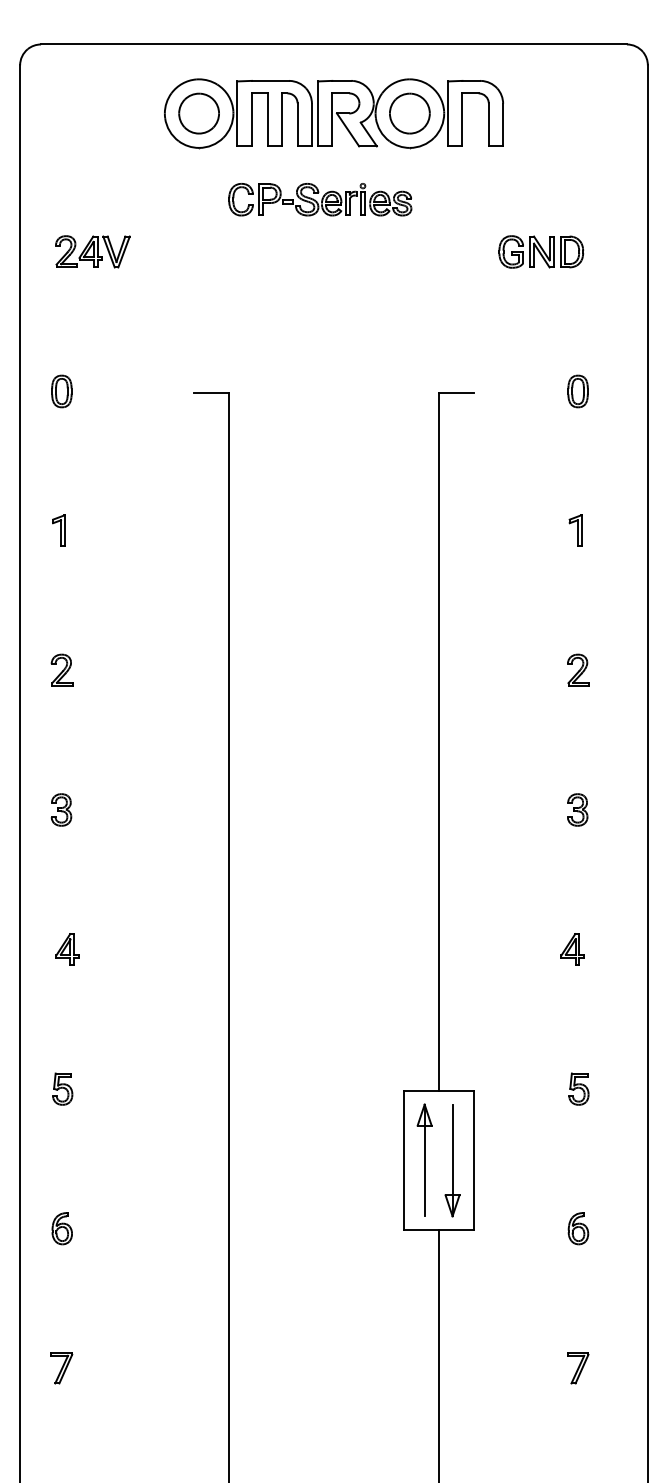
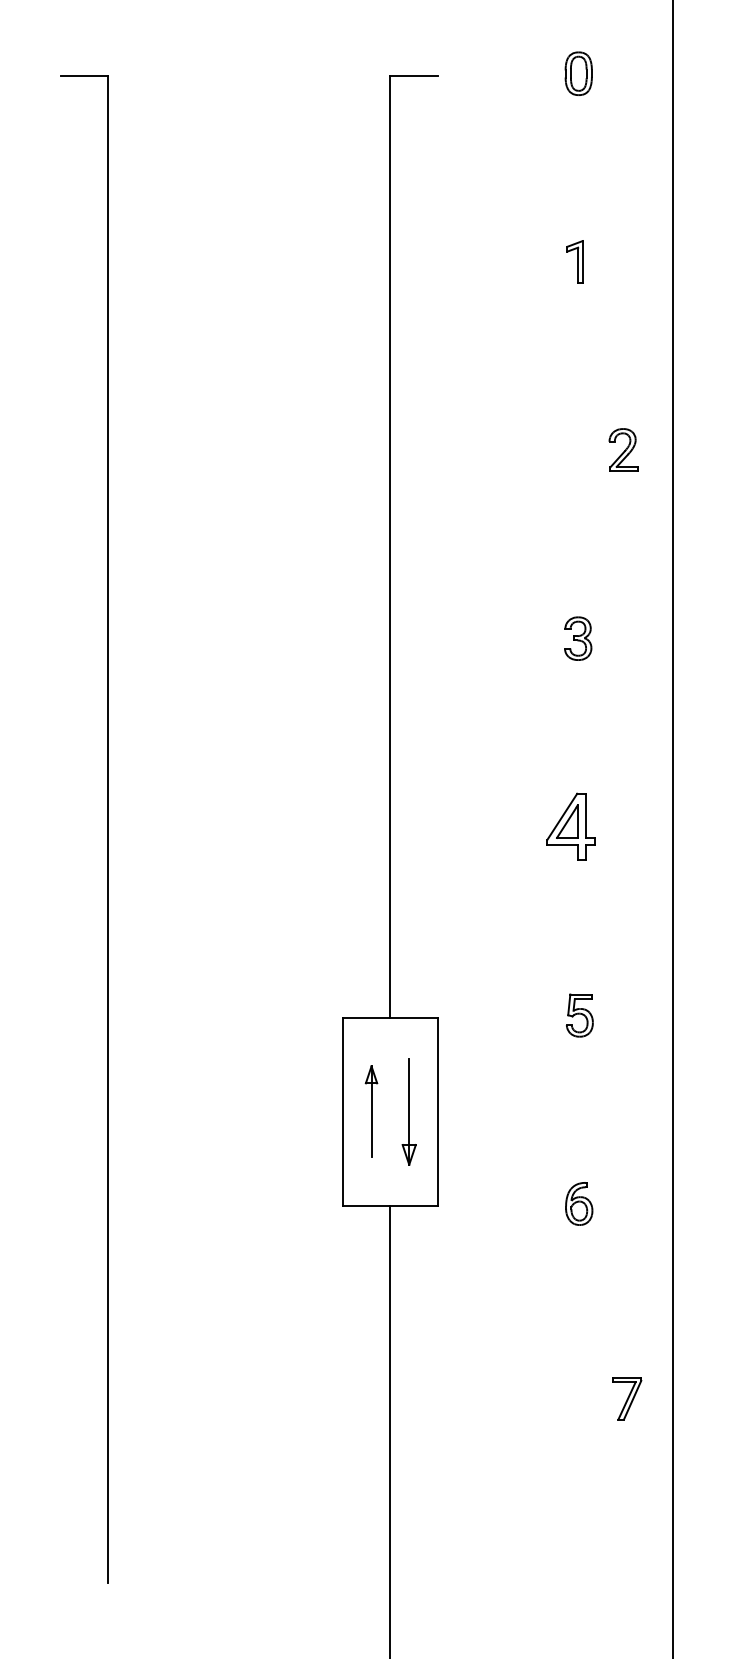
part: (578, 669) -> (623, 449), moved
part: (572, 949) -> (571, 827), size x1.6
part: (424, 1159) -> (371, 1110), size x0.6
part: (452, 1160) -> (409, 1111), size x0.7
part: (578, 1368) -> (627, 1399), moved

